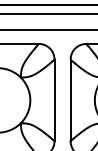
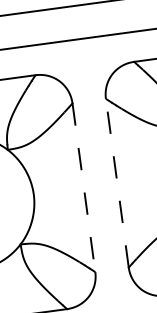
line: (54, 100) -> (83, 187), solid -> dashed
line: (70, 100) -> (117, 183), solid -> dashed

